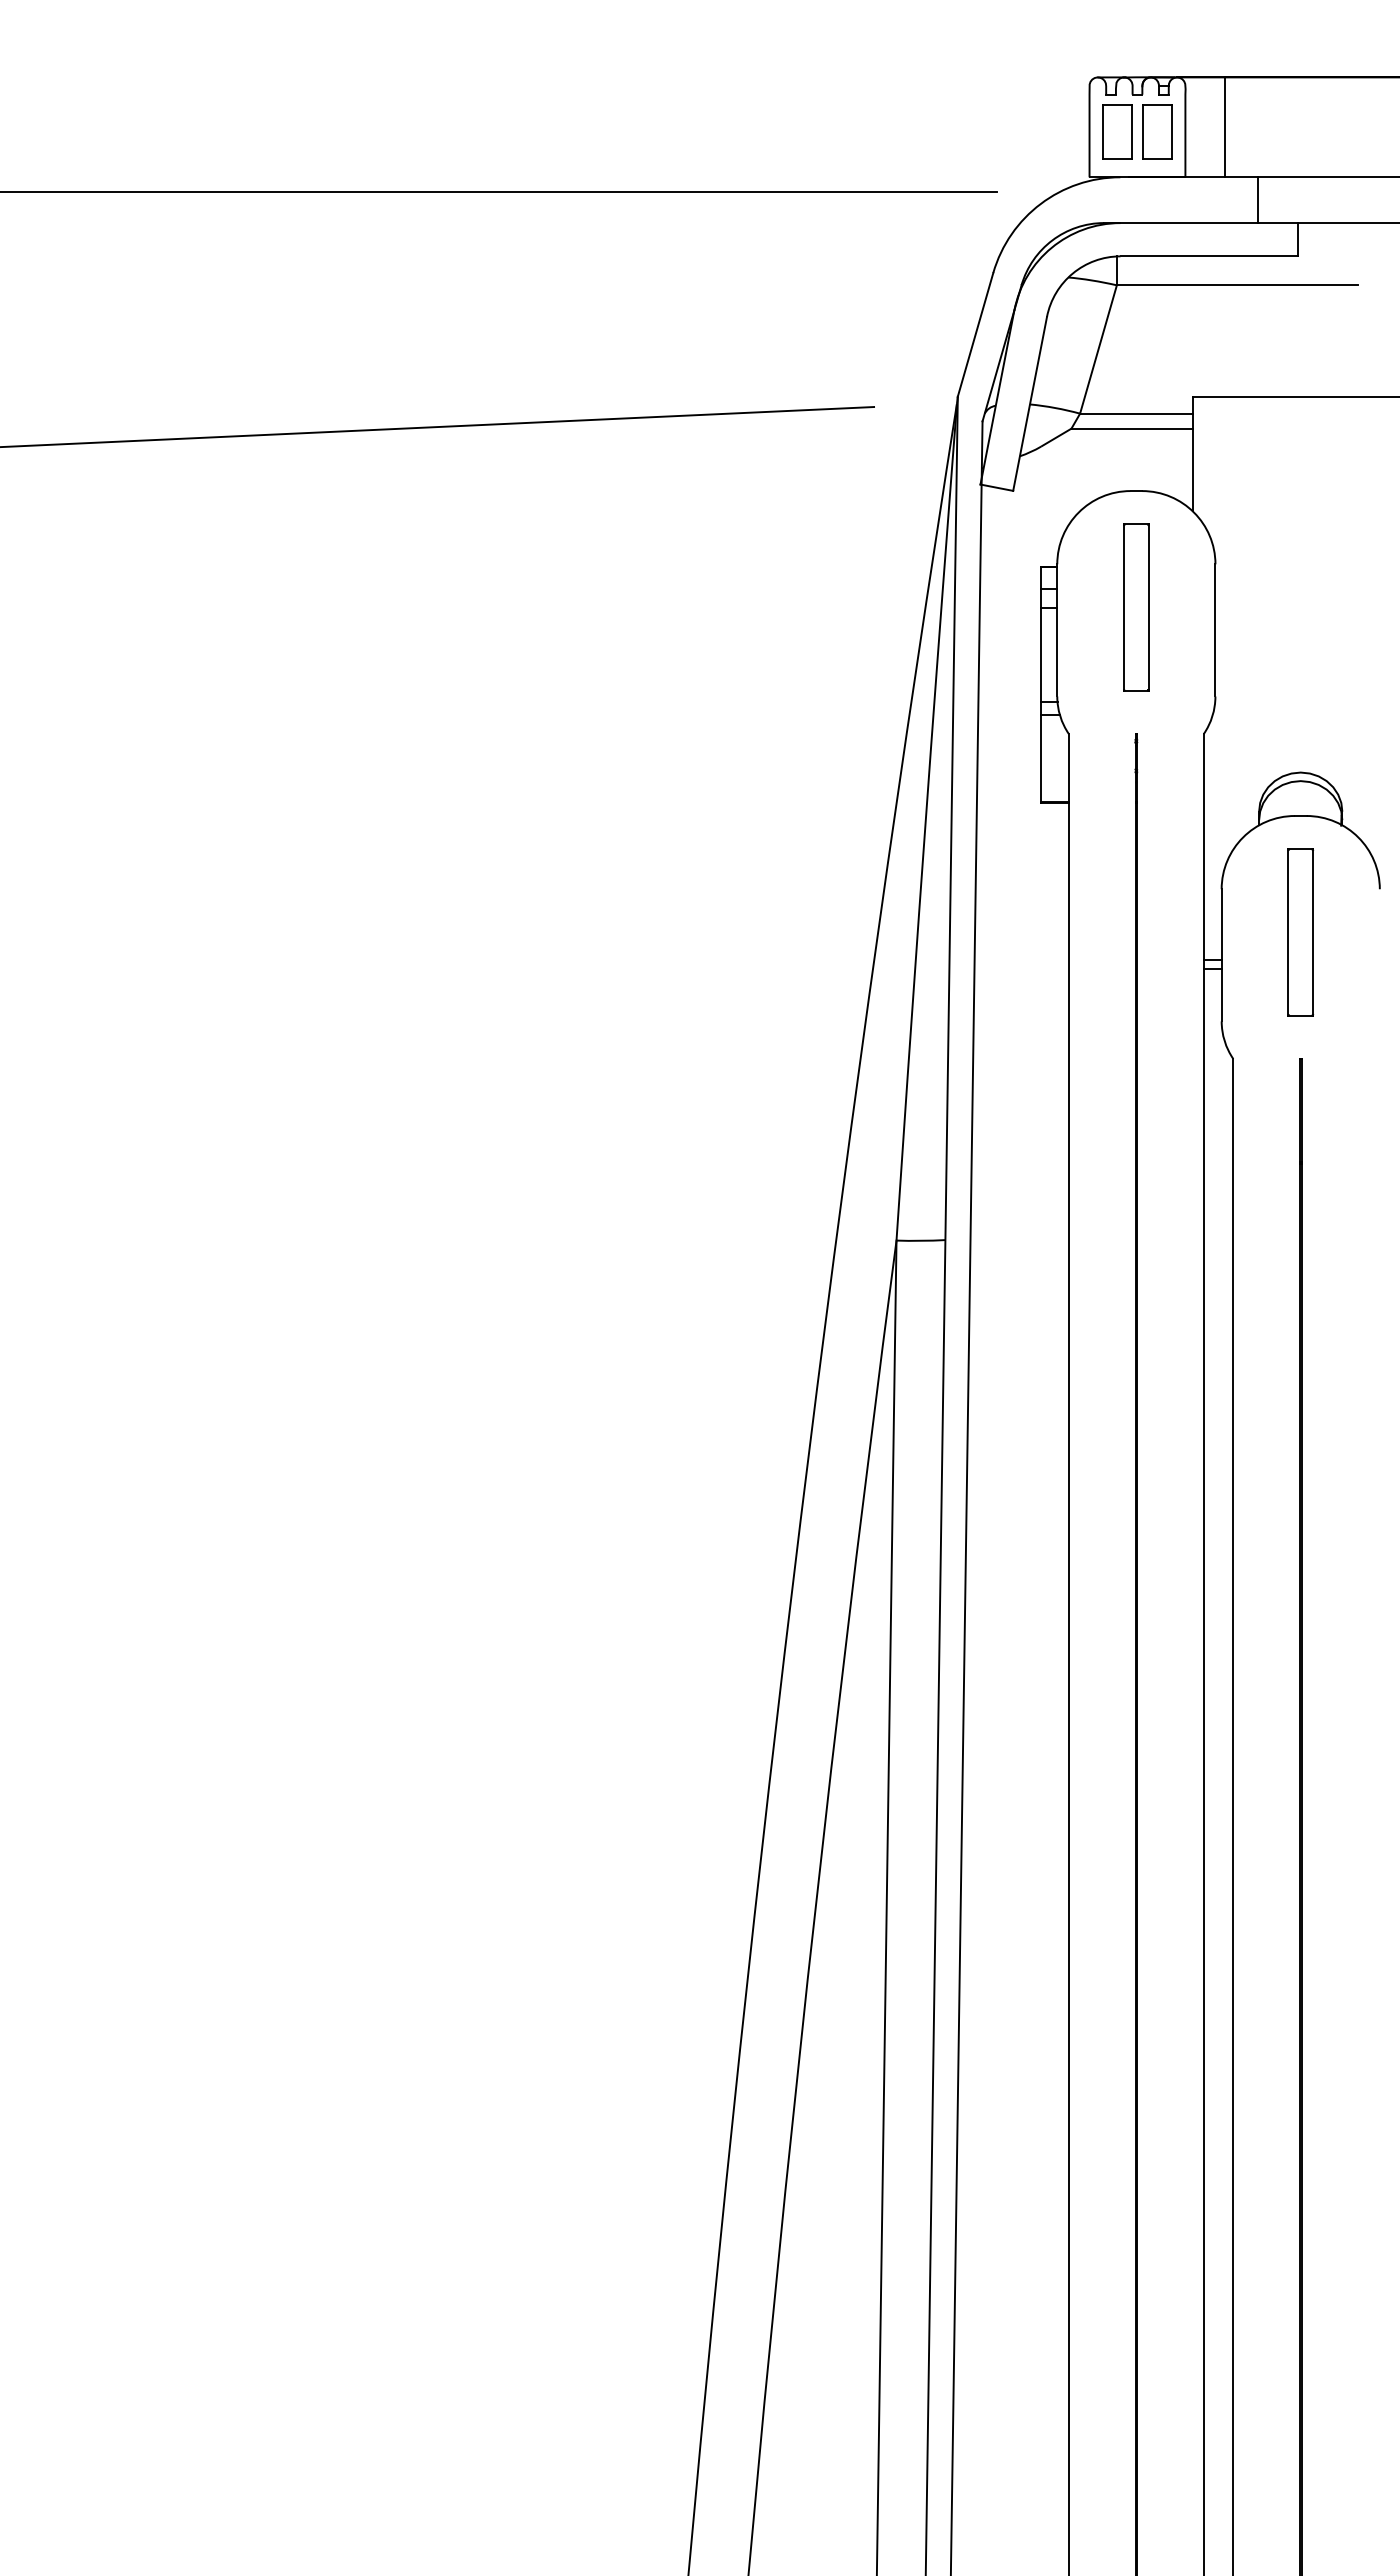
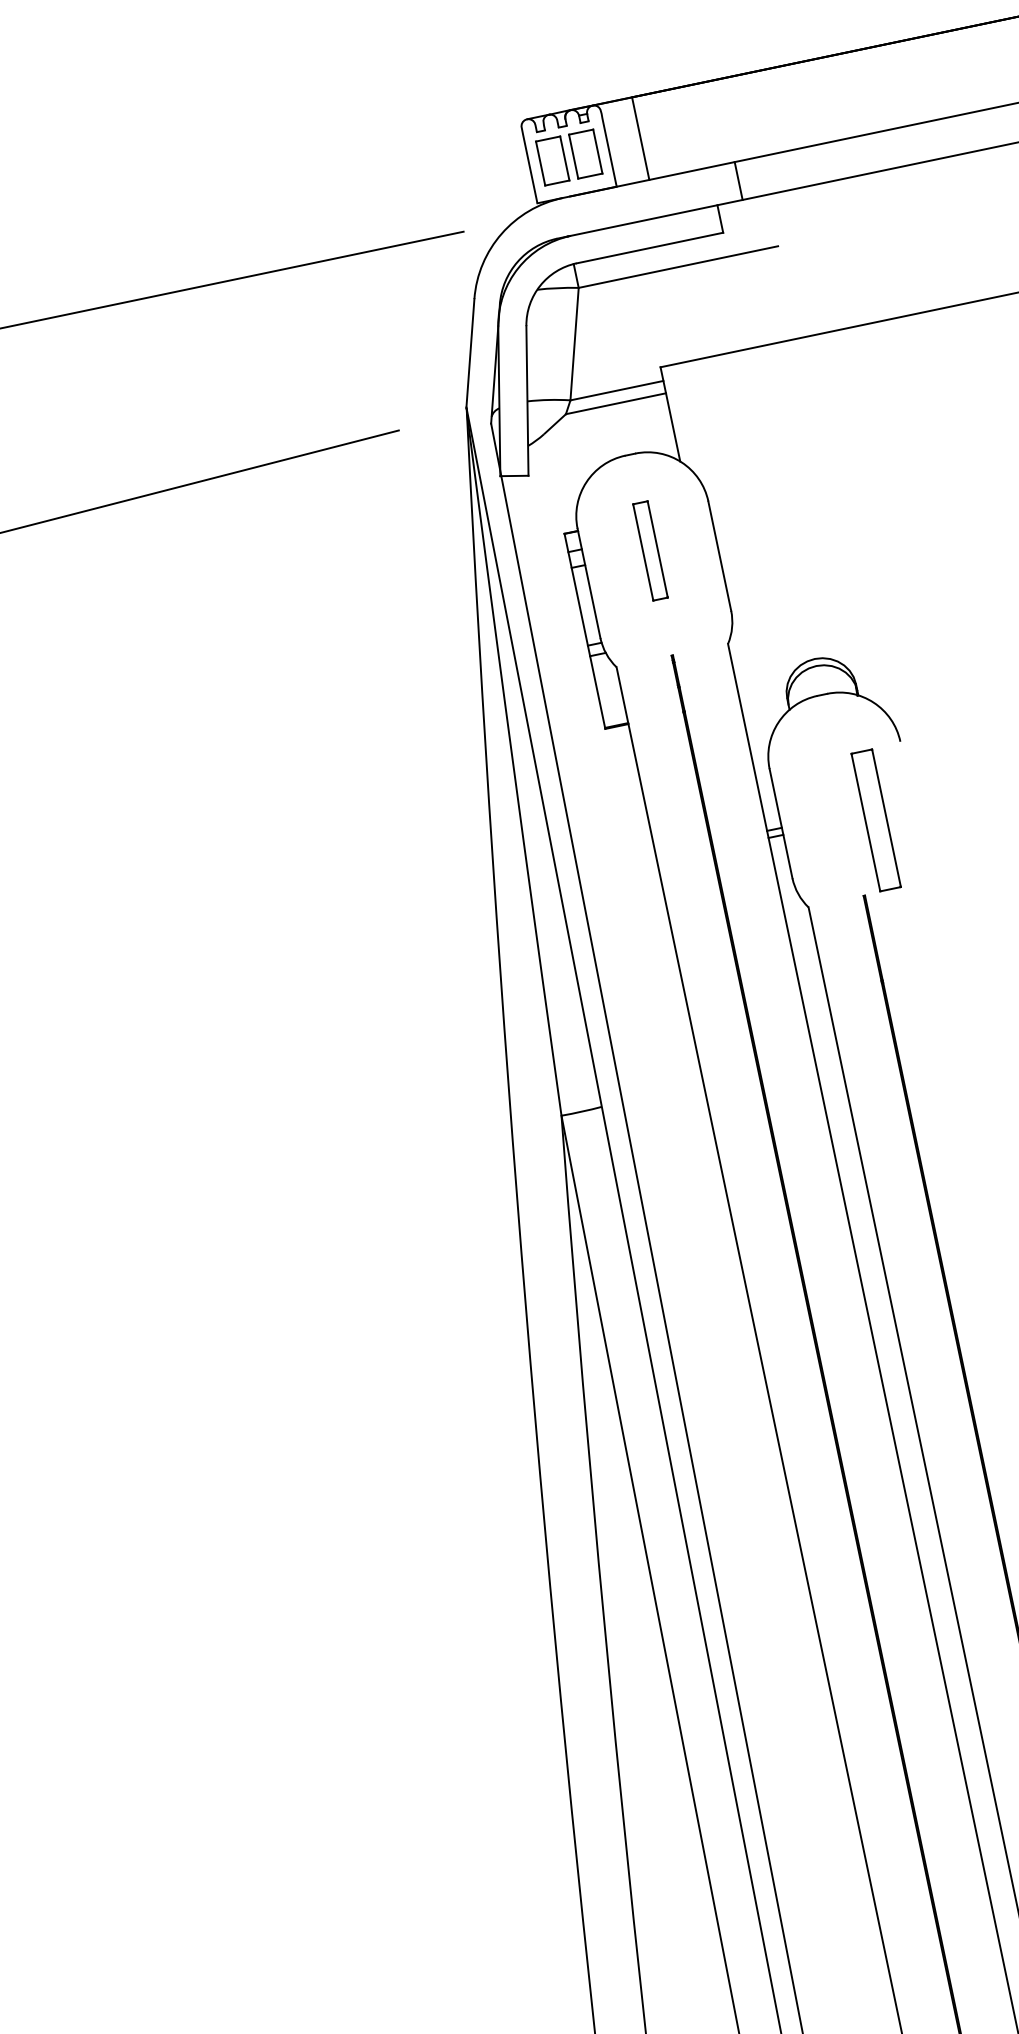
line: (1258, 200) -> (739, 181), moved
part: (1136, 607) -> (650, 550), size x0.7
part: (1300, 932) -> (876, 820), moved

